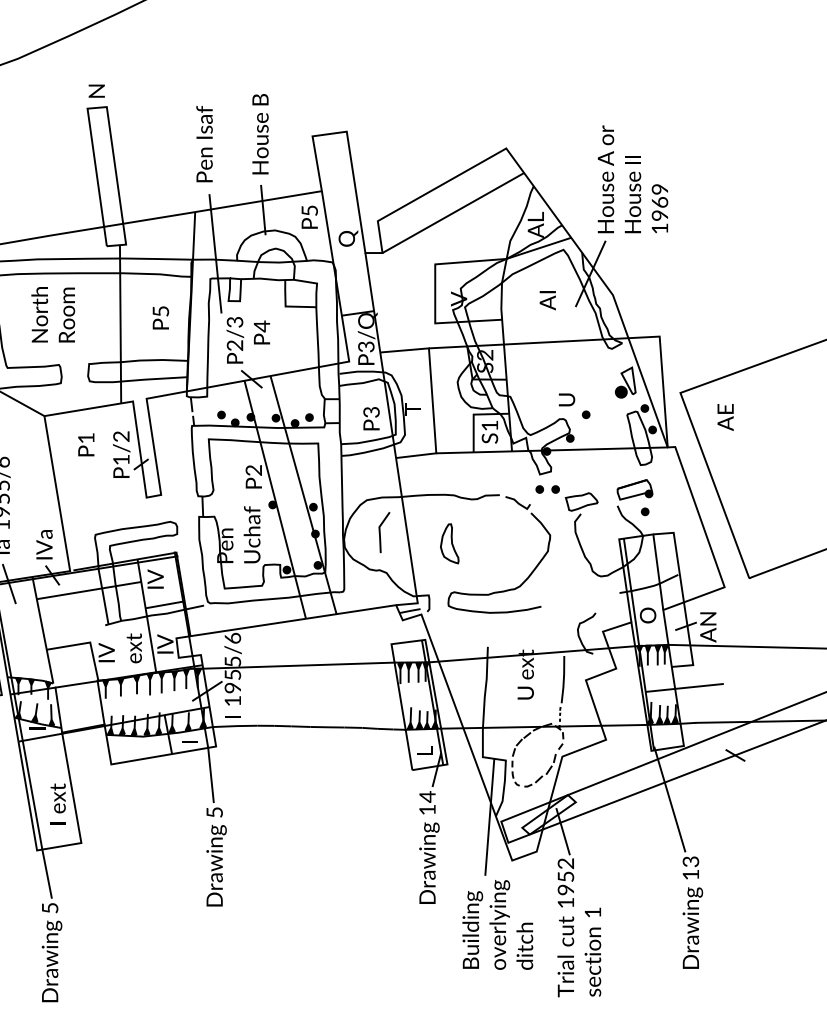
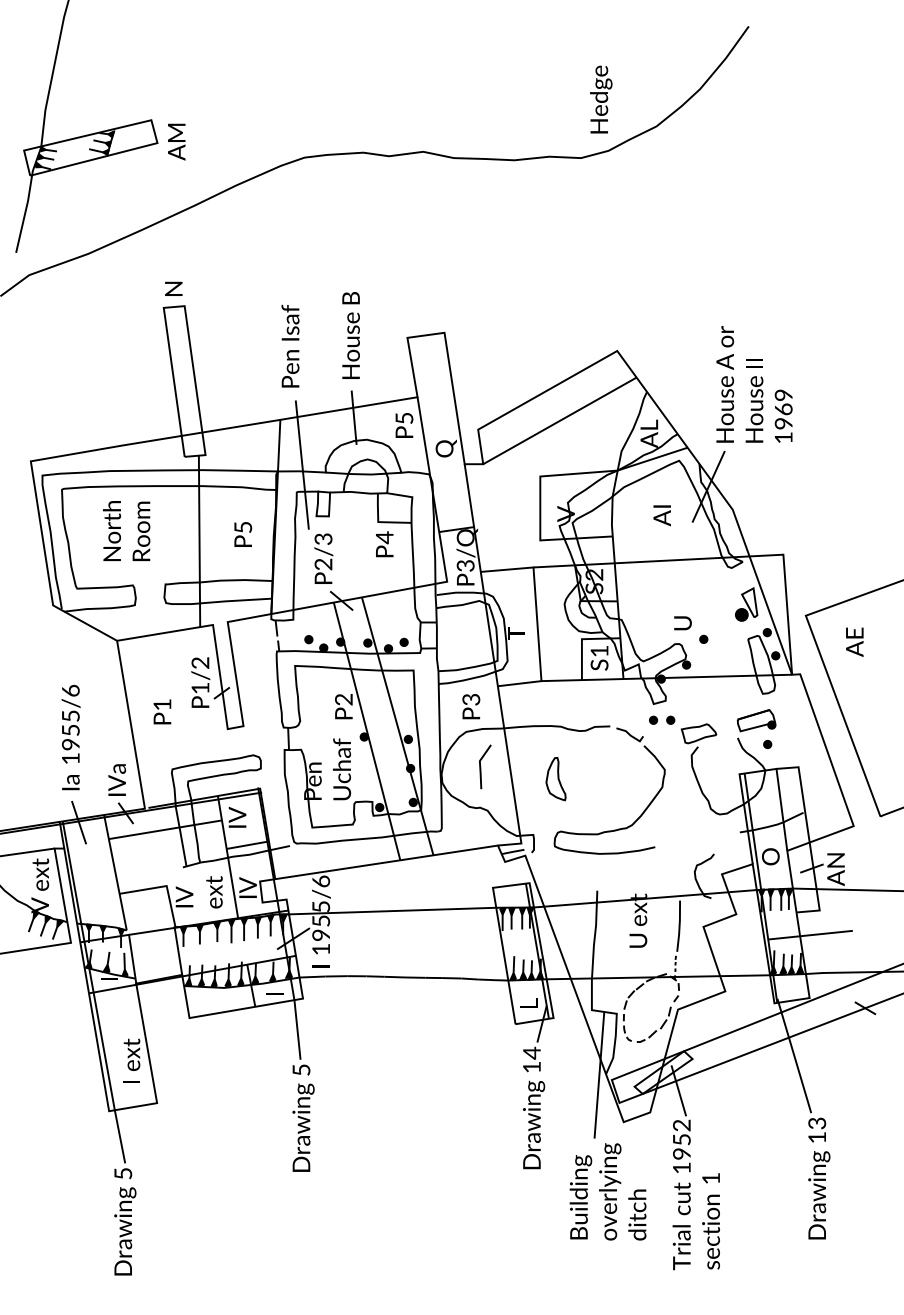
text: (261, 332) -> (384, 544), moved
text: (371, 418) -> (471, 706), moved
text: (86, 444) -> (162, 711), moved

